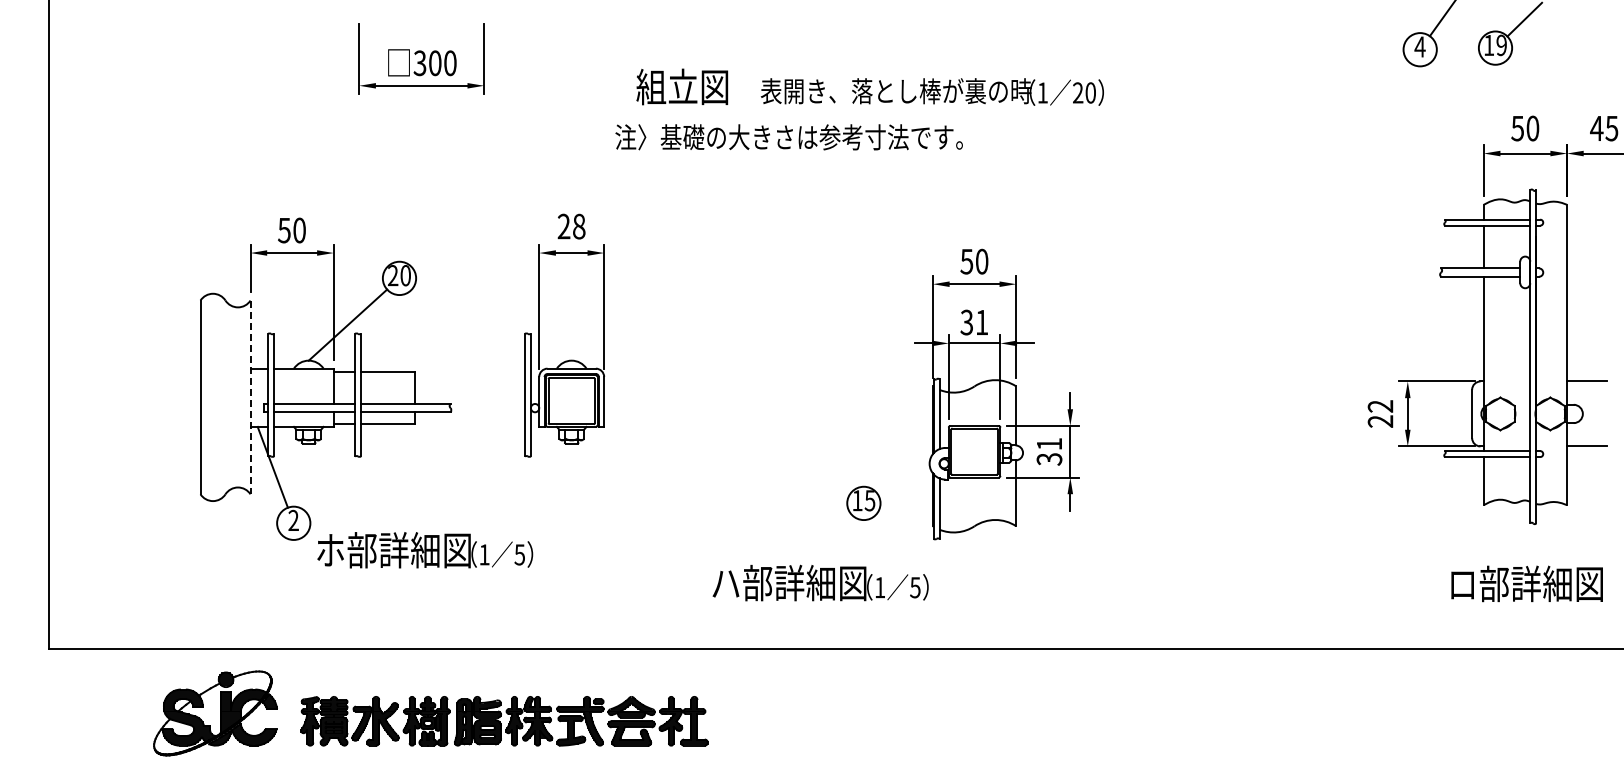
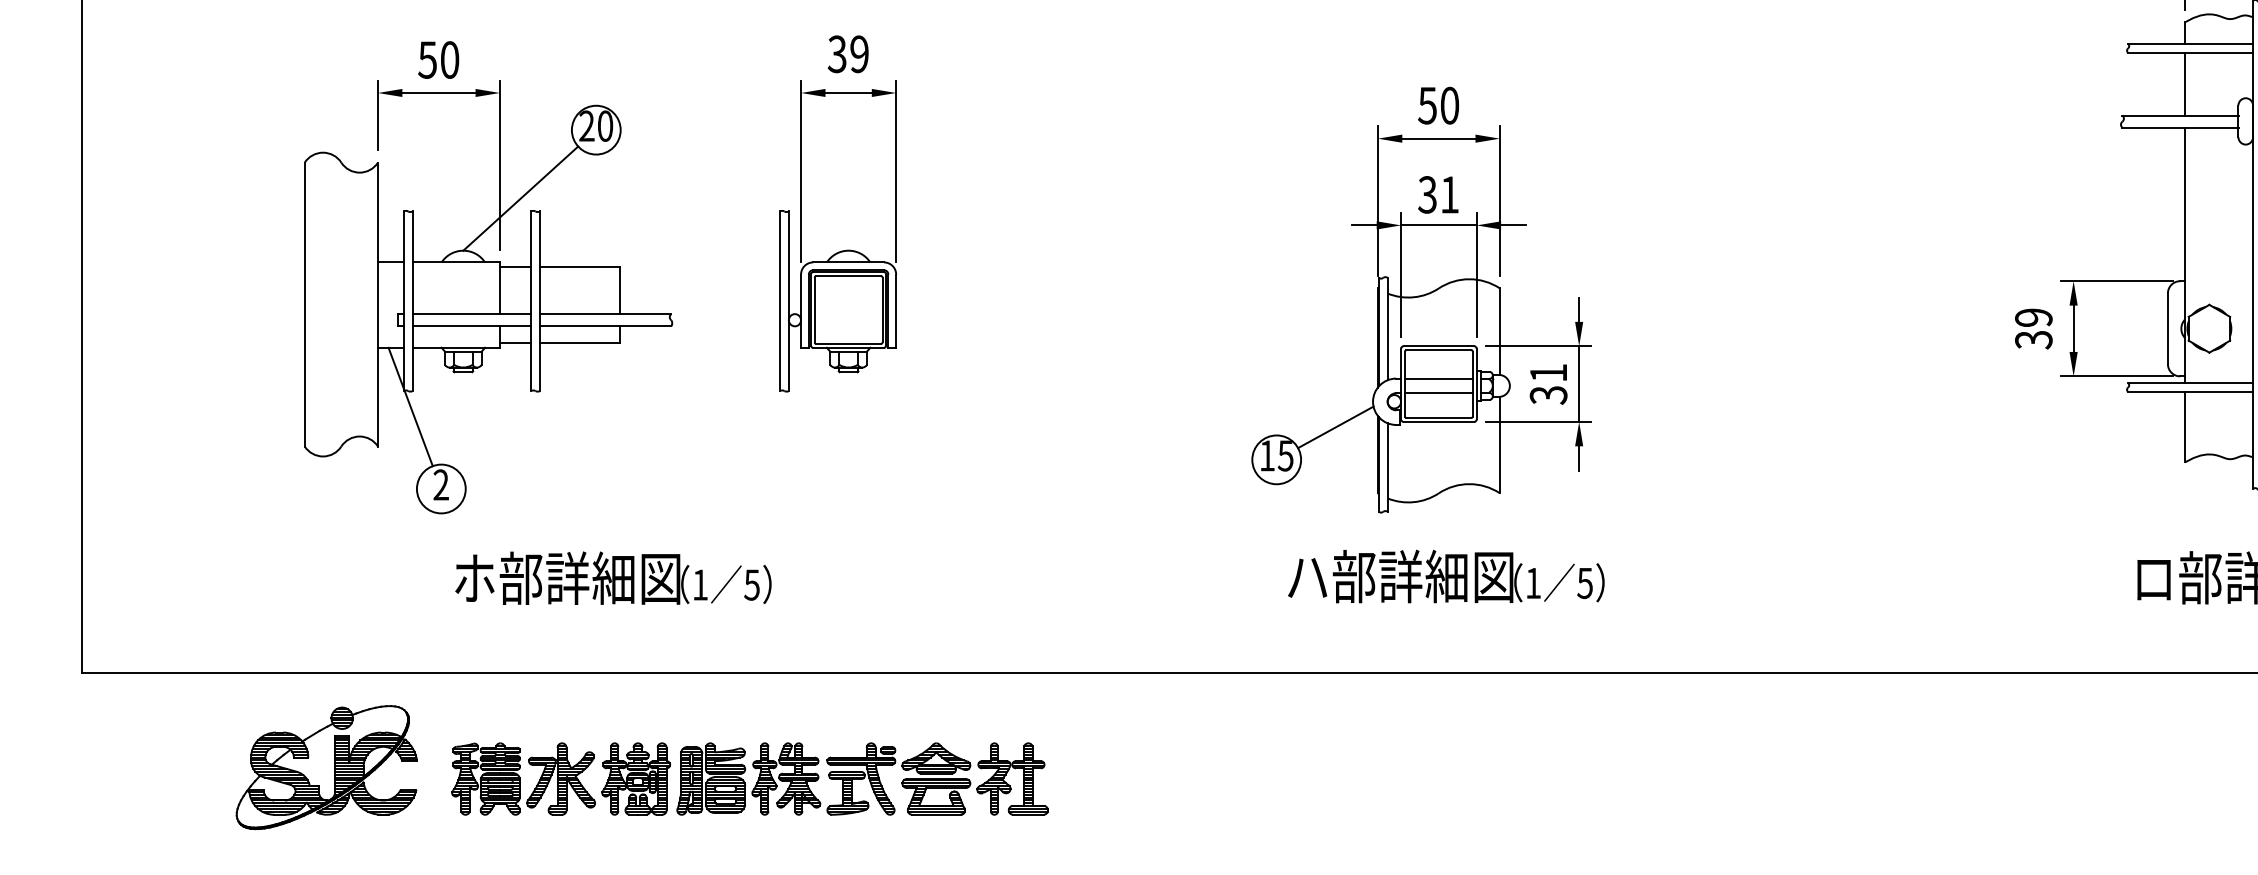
text: (571, 226) -> (848, 54), 28 -> 39
line: (250, 397) -> (377, 304), dashed -> solid
text: (1380, 413) -> (2033, 328), 22 -> 39
line: (974, 447) -> (1438, 377), added
line: (974, 457) -> (1438, 392), added
line: (903, 481) -> (1334, 427), added
text: (425, 550) -> (613, 578), moved
text: (820, 582) -> (1446, 575), moved

